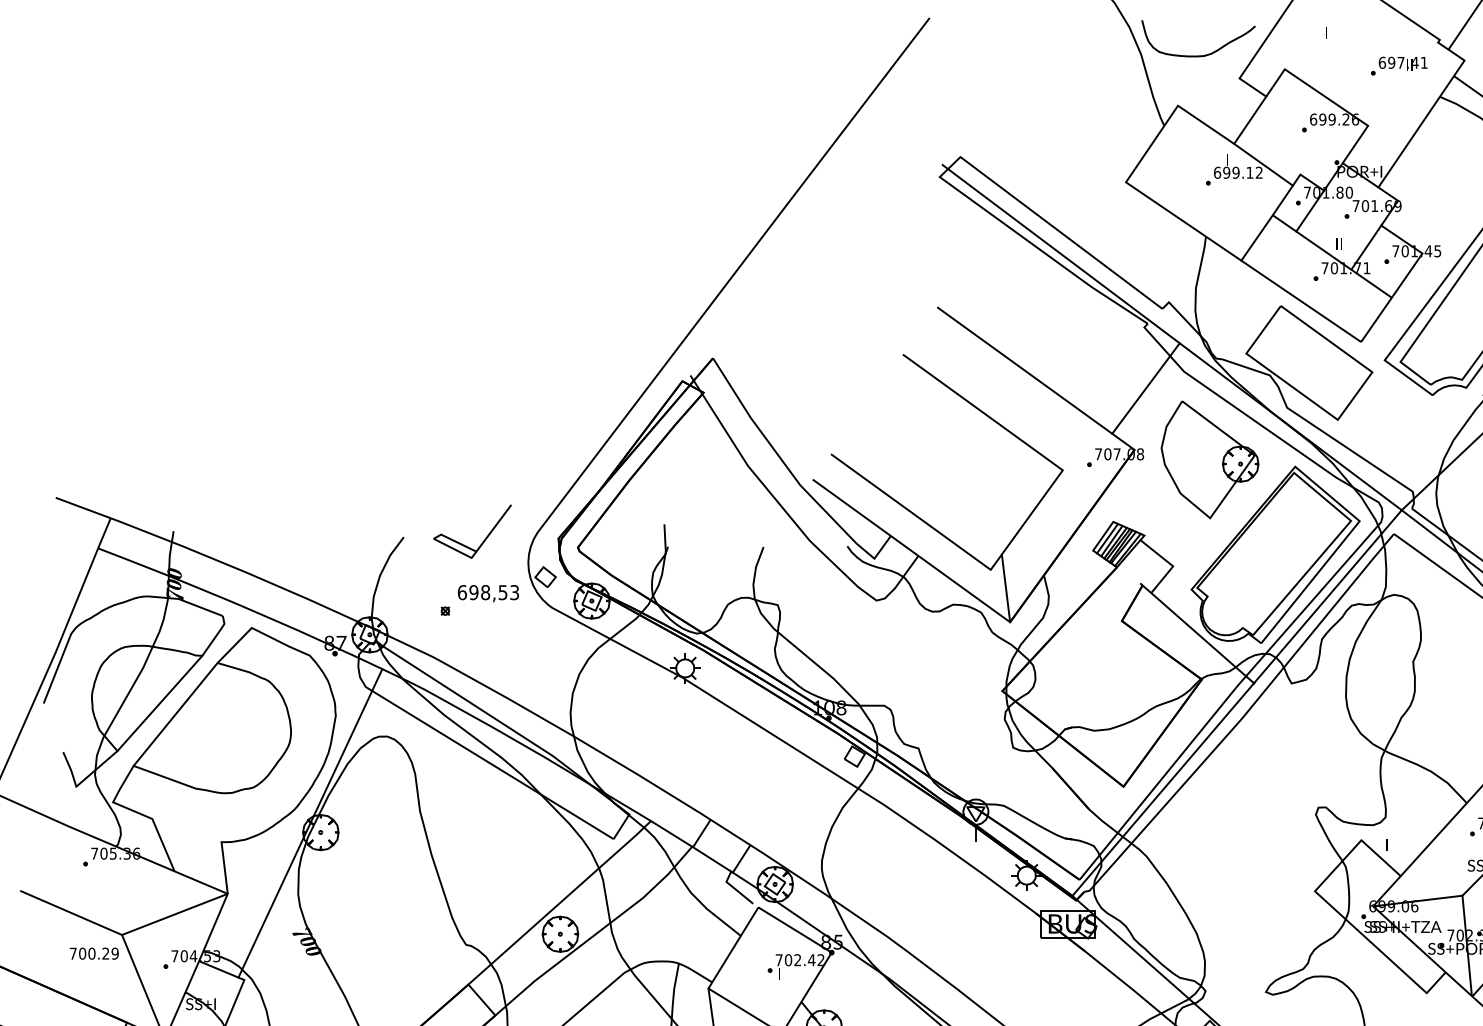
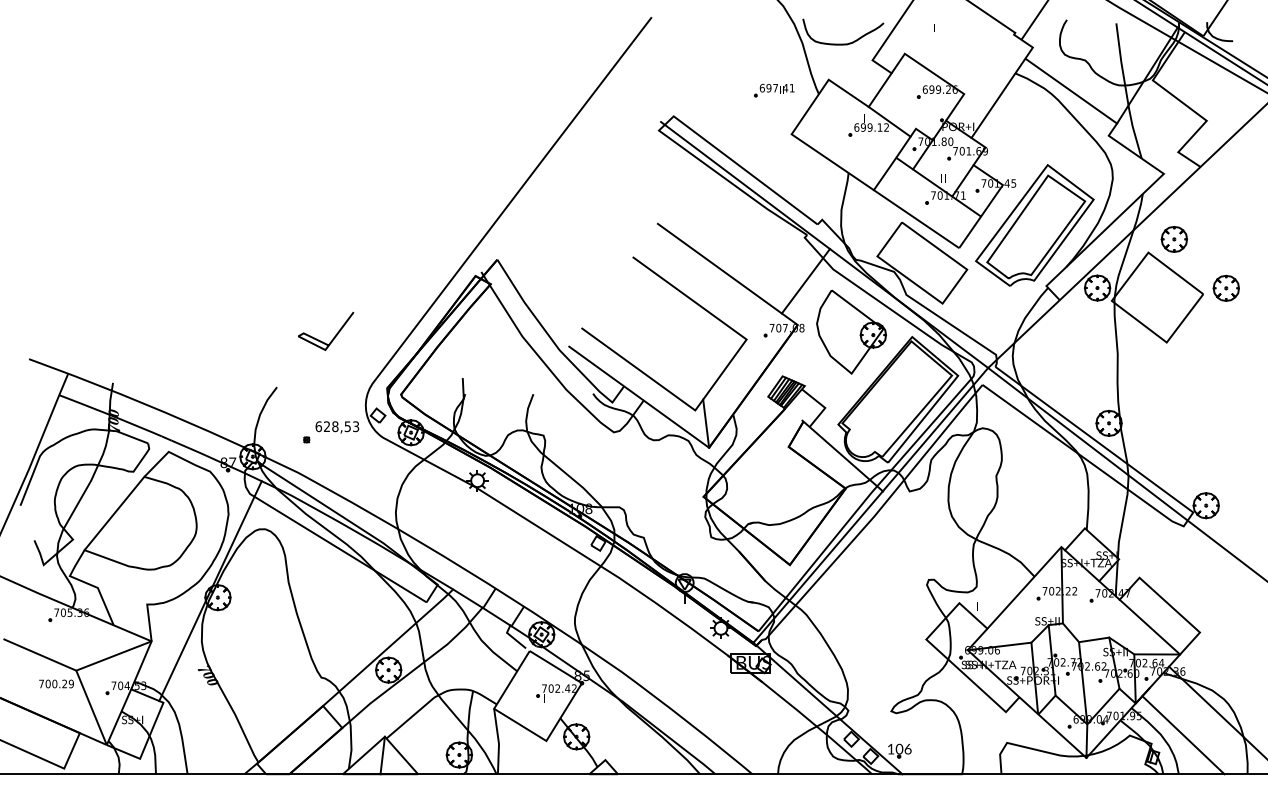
part: (1399, 66) -> (774, 90), moved
line: (483, 540) -> (333, 337), moved
text: (473, 592) -> (326, 426), 698,53 -> 628,53
line: (160, 703) -> (103, 505), removed

